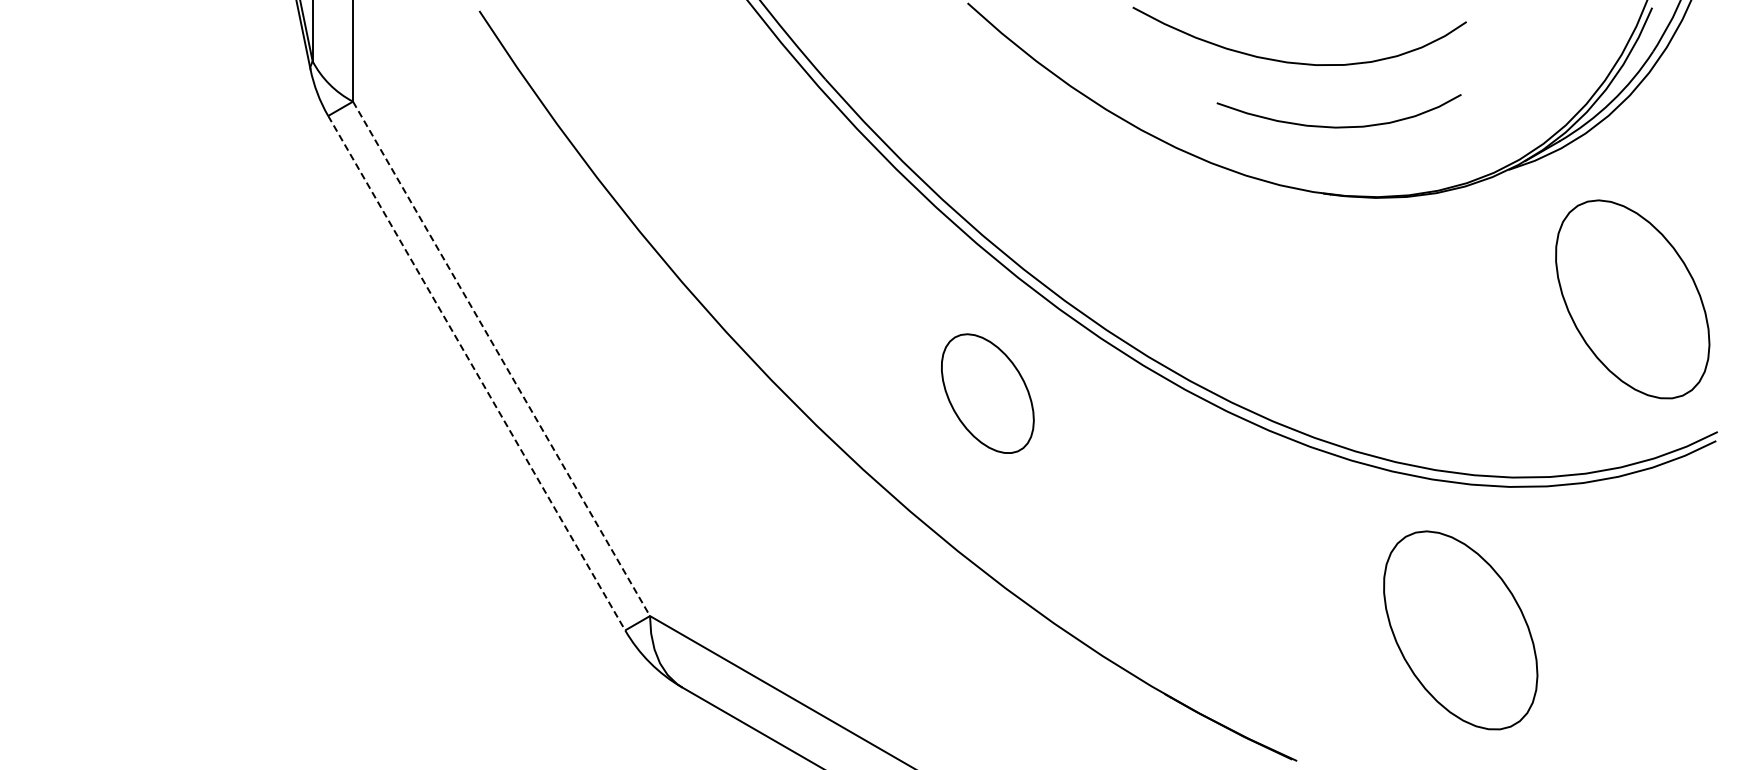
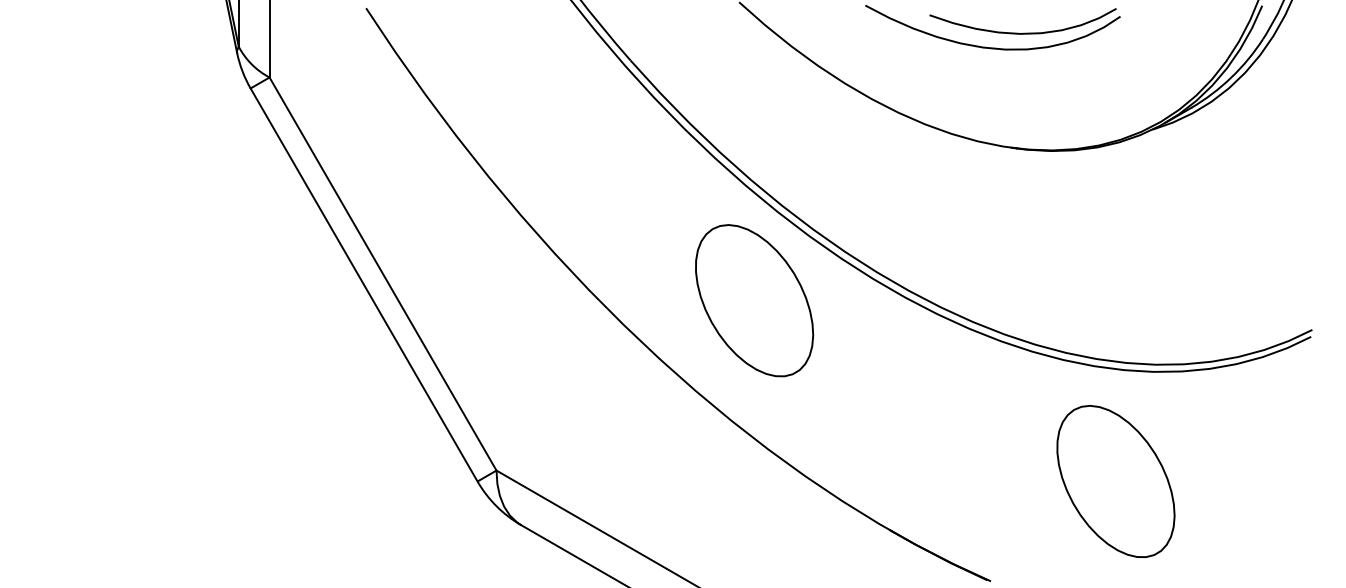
curve: (1338, 126) -> (1022, 33), moved
part: (1632, 299) -> (1247, 228), removed
line: (501, 359) -> (383, 274), dashed -> solid
line: (476, 373) -> (363, 285), dashed -> solid
part: (987, 393) -> (754, 300), size x1.67

